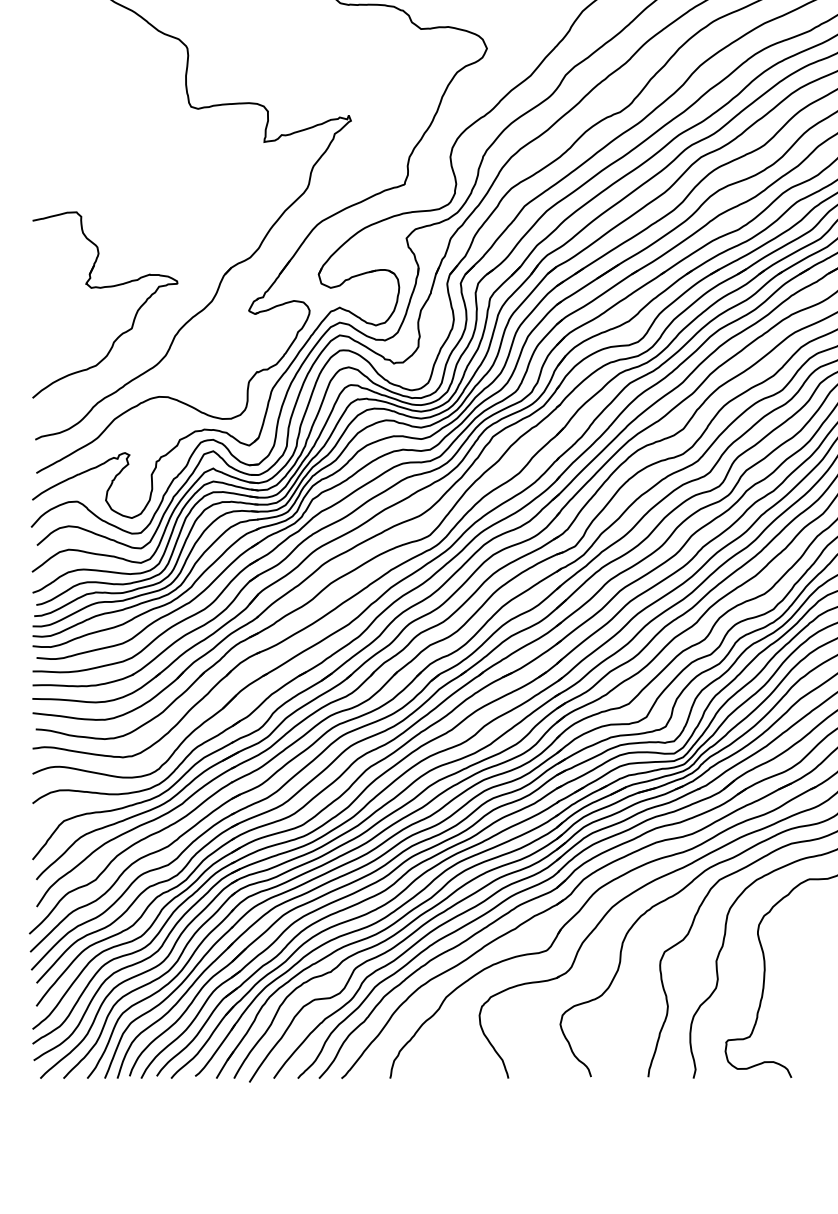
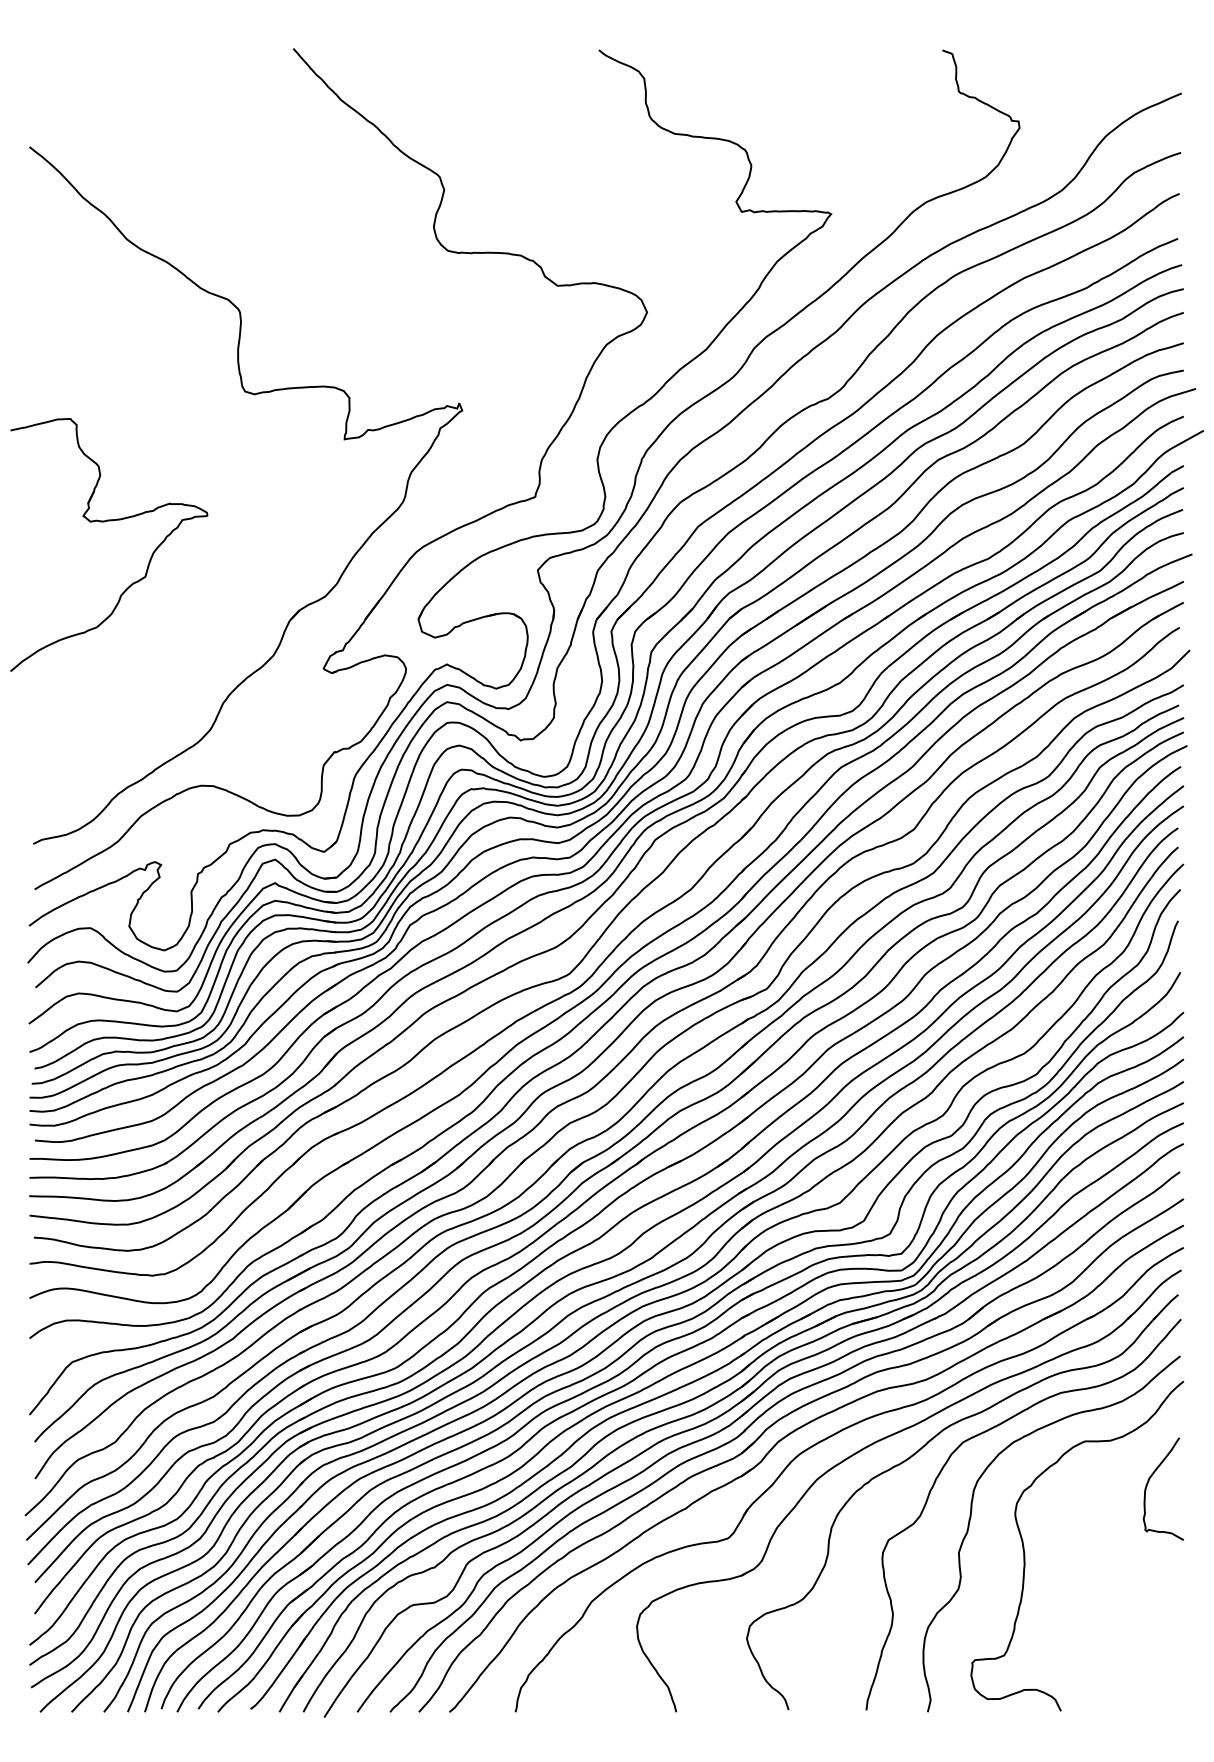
part: (101, 288) -> (104, 522), moved

